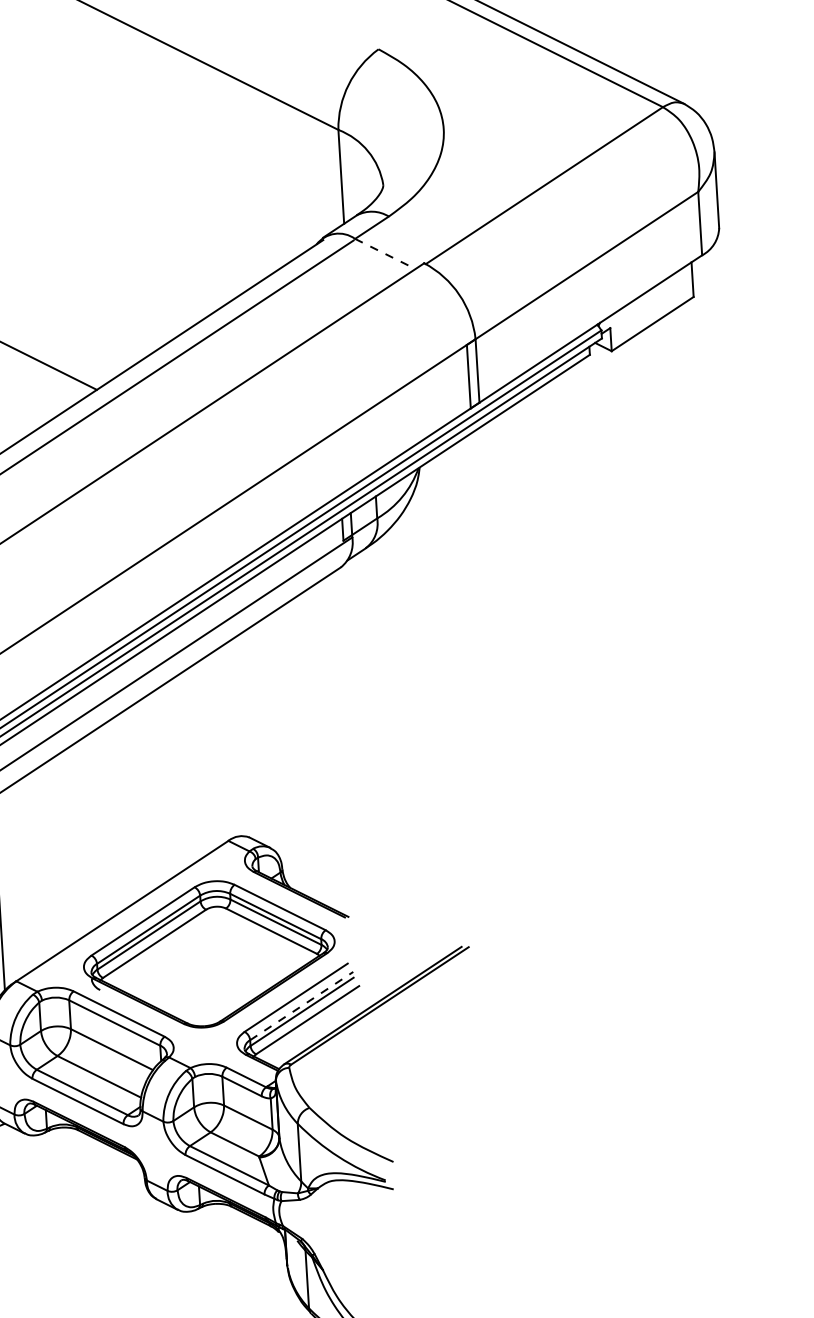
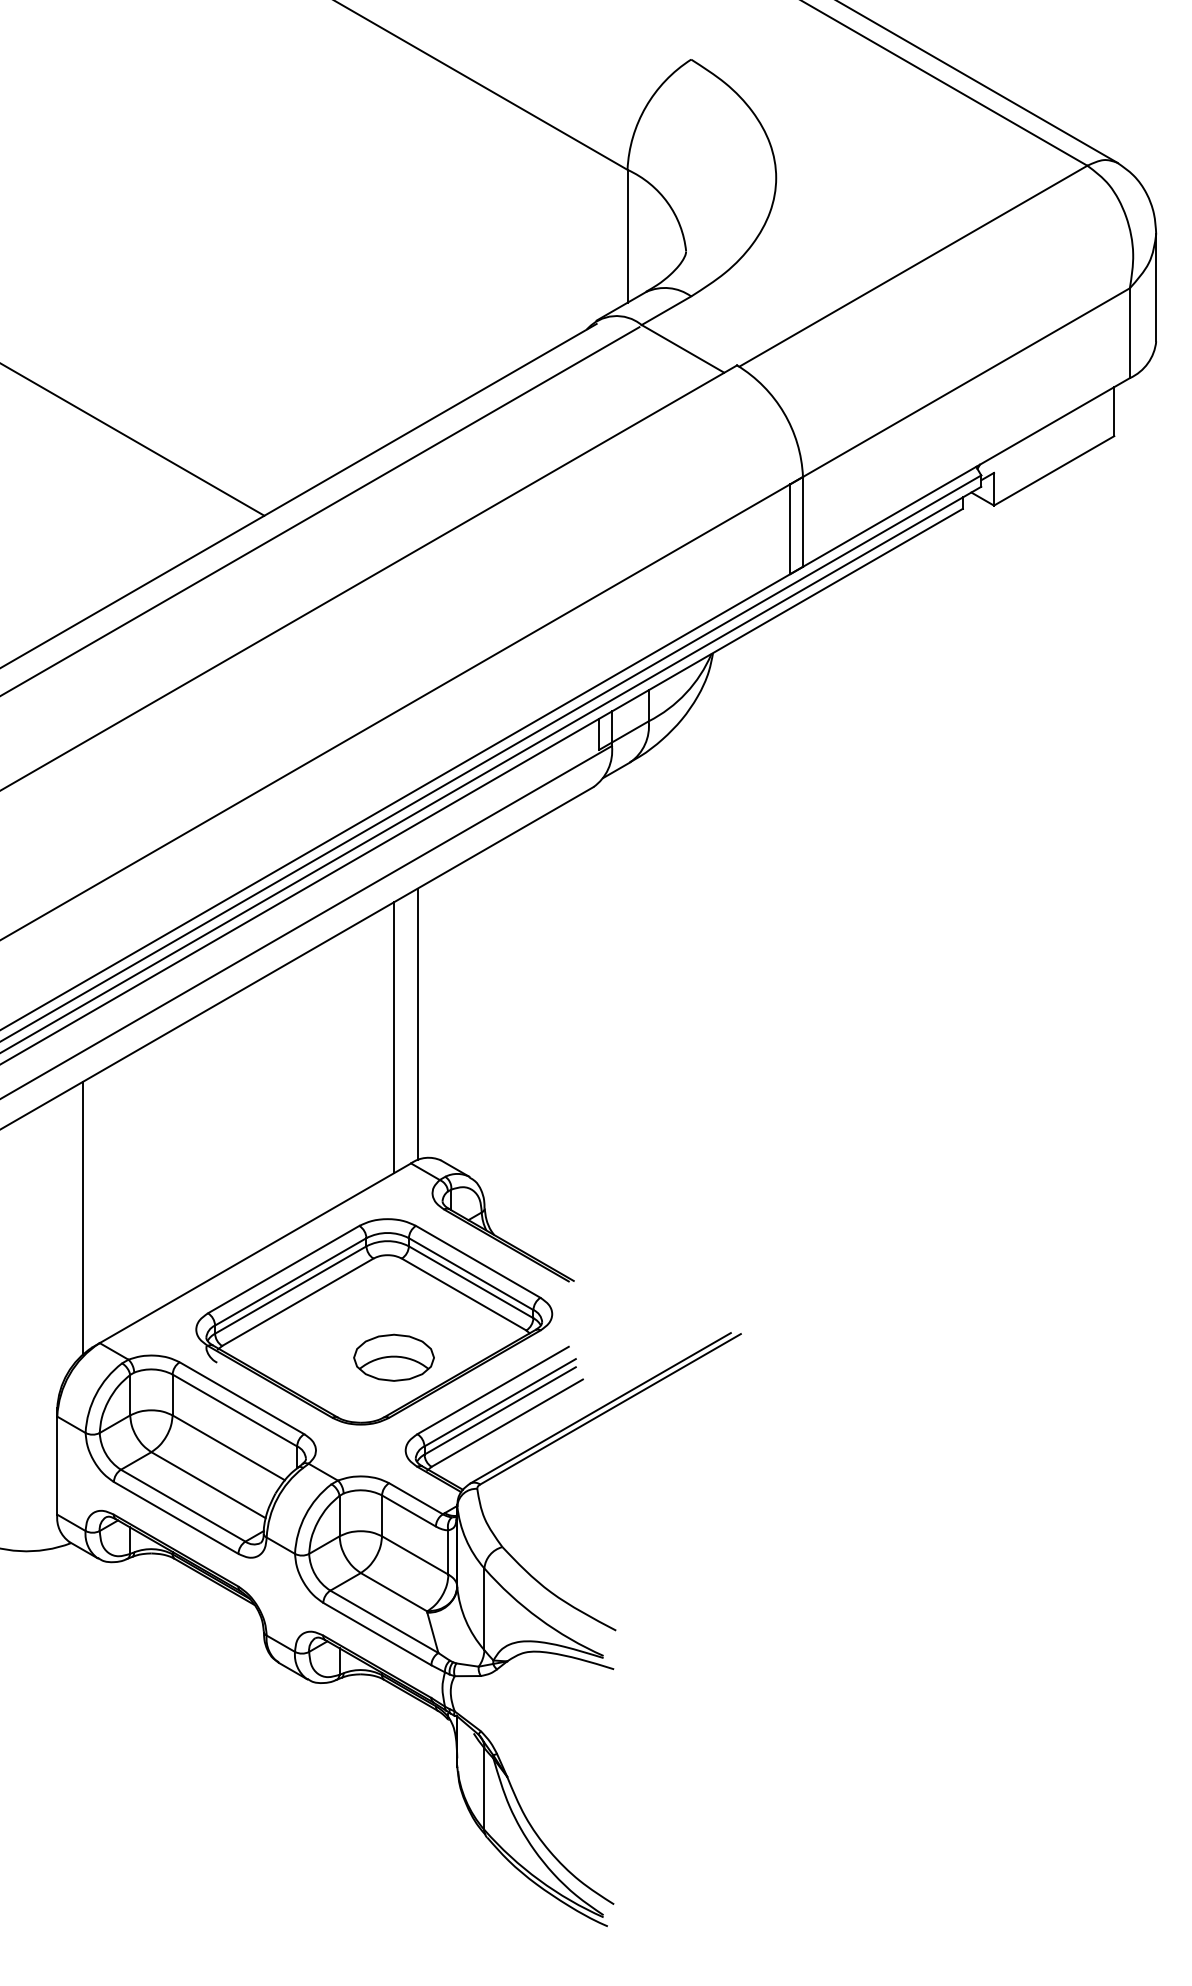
line: (384, 253) -> (682, 348), dashed -> solid
line: (227, 742) -> (417, 1024), added
line: (211, 752) -> (394, 1037), added
part: (224, 978) -> (393, 1357), added
line: (301, 1005) -> (500, 1402), dashed -> solid

